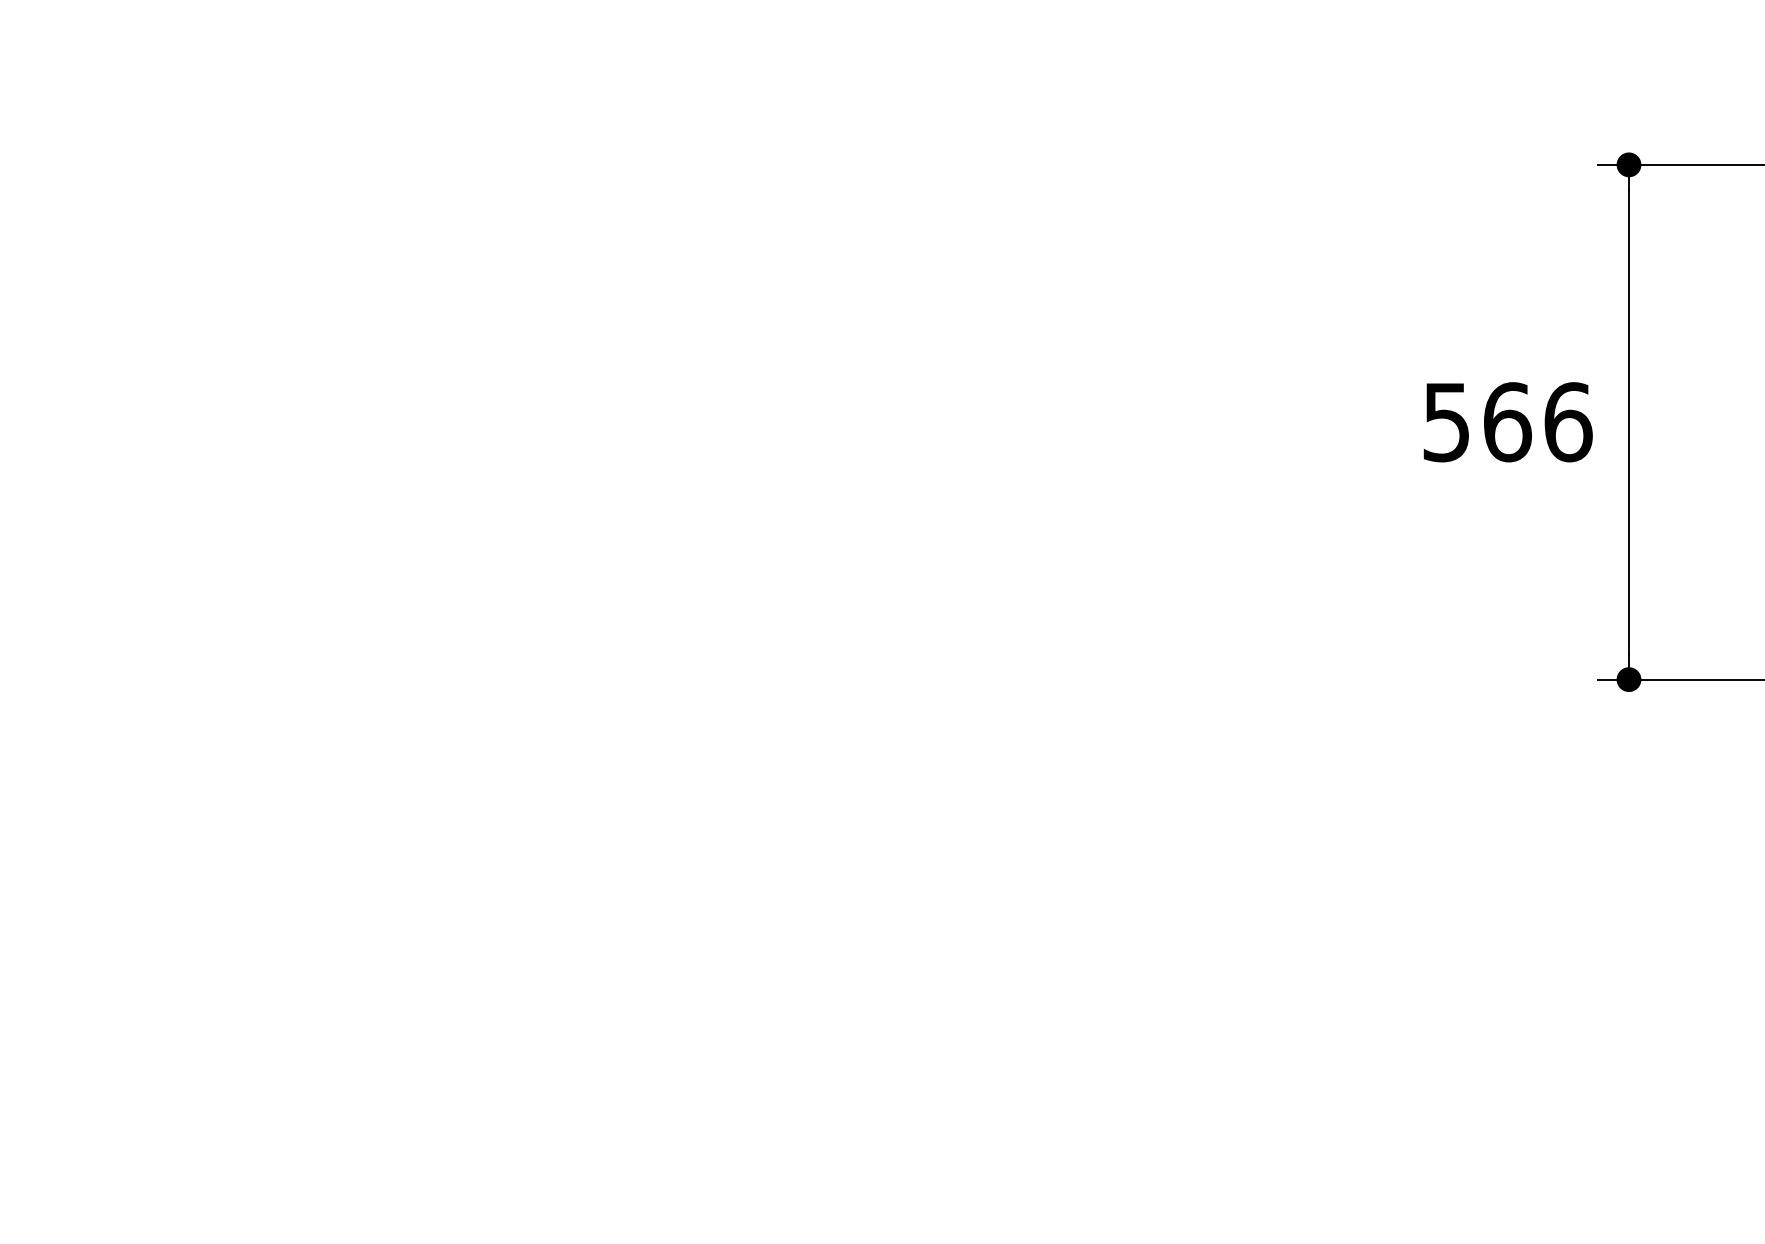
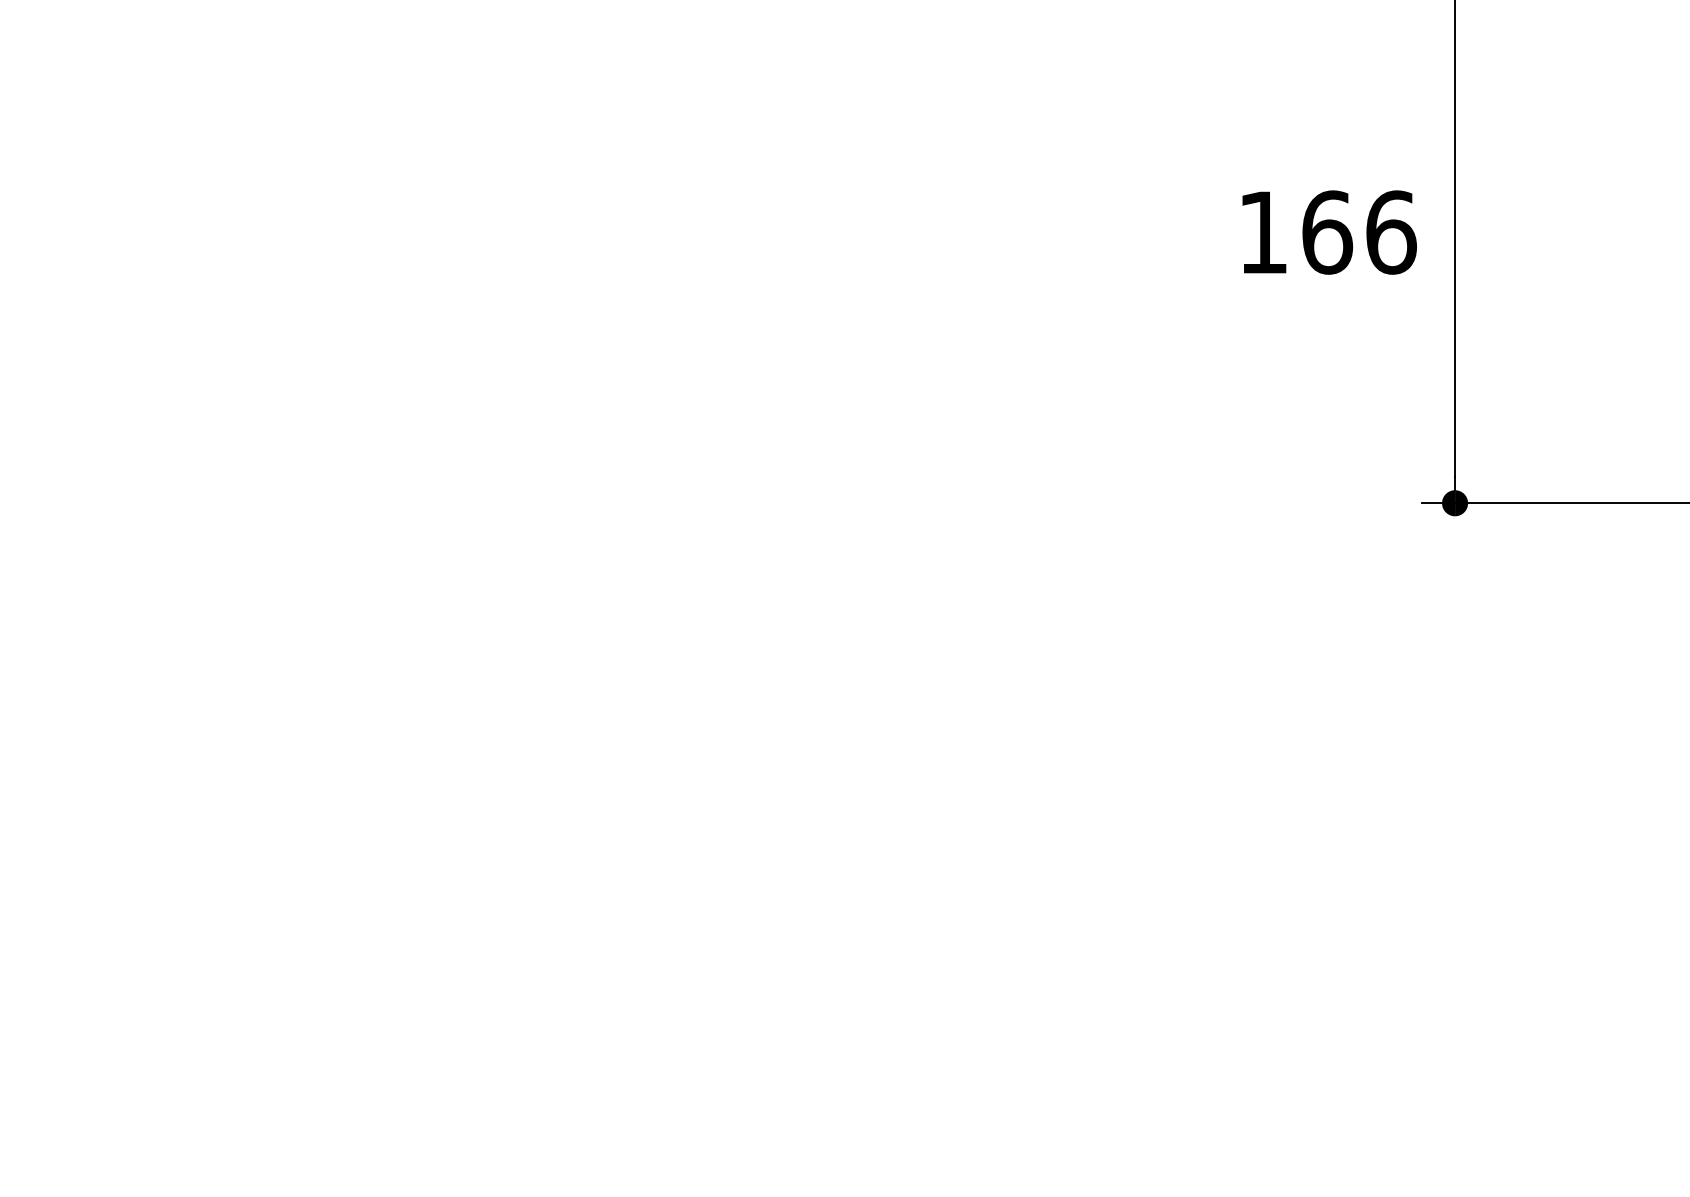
text: (1445, 422) -> (1262, 232), 566 -> 166

